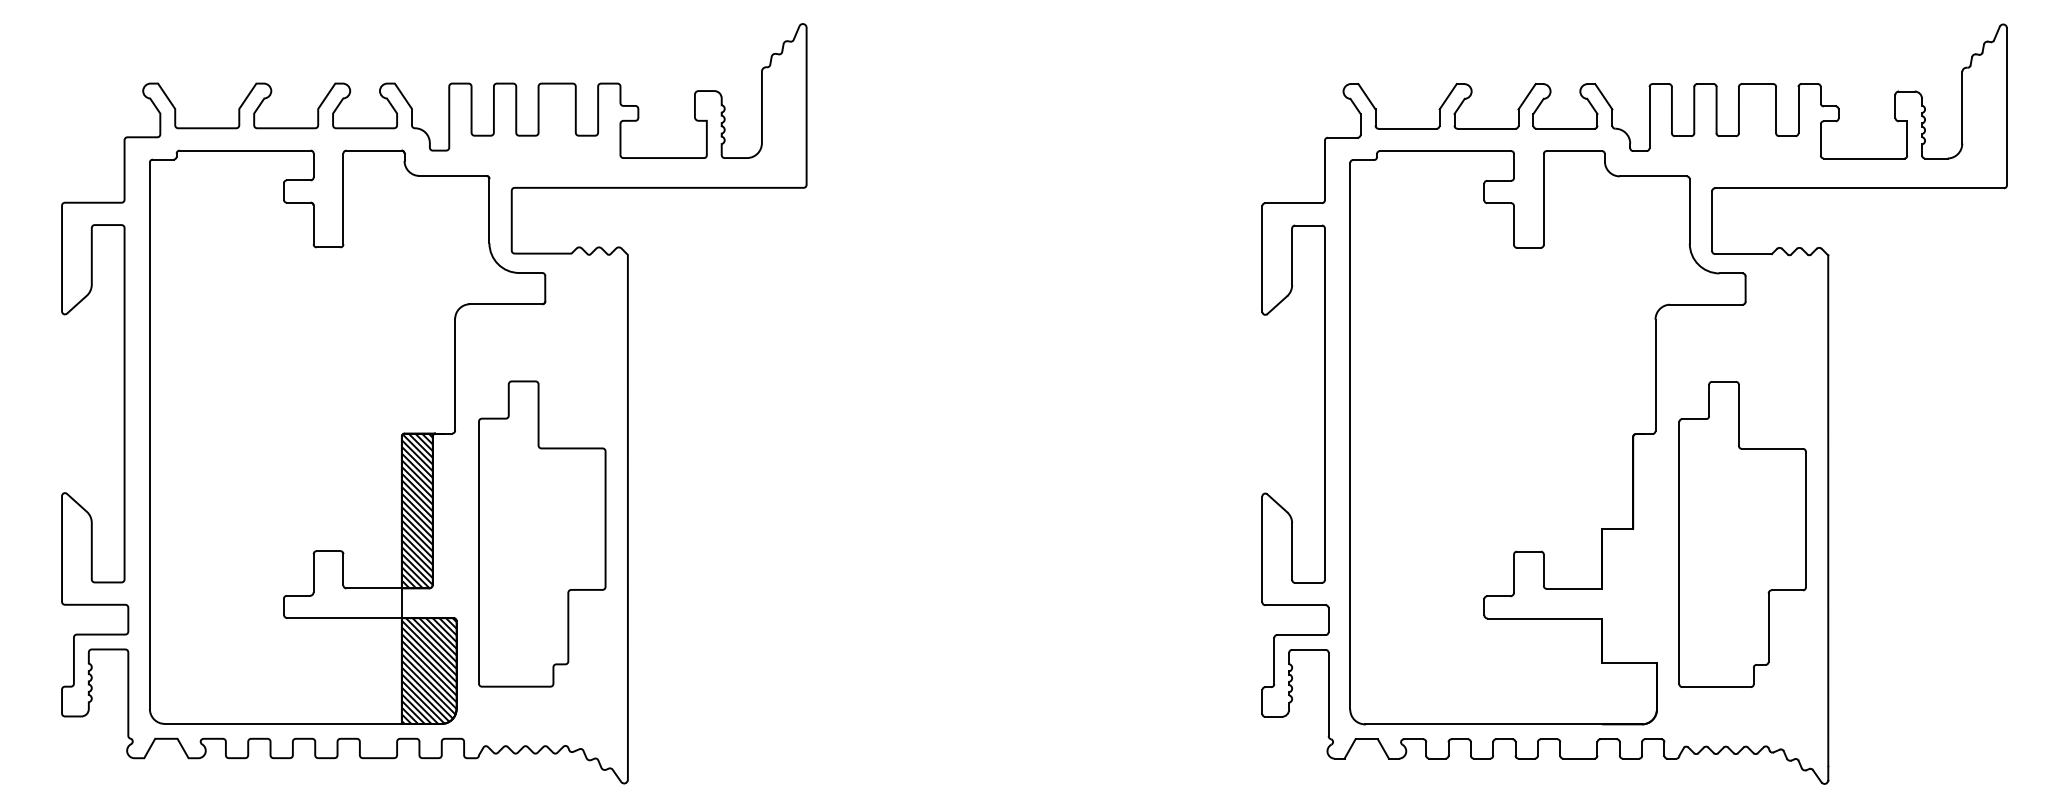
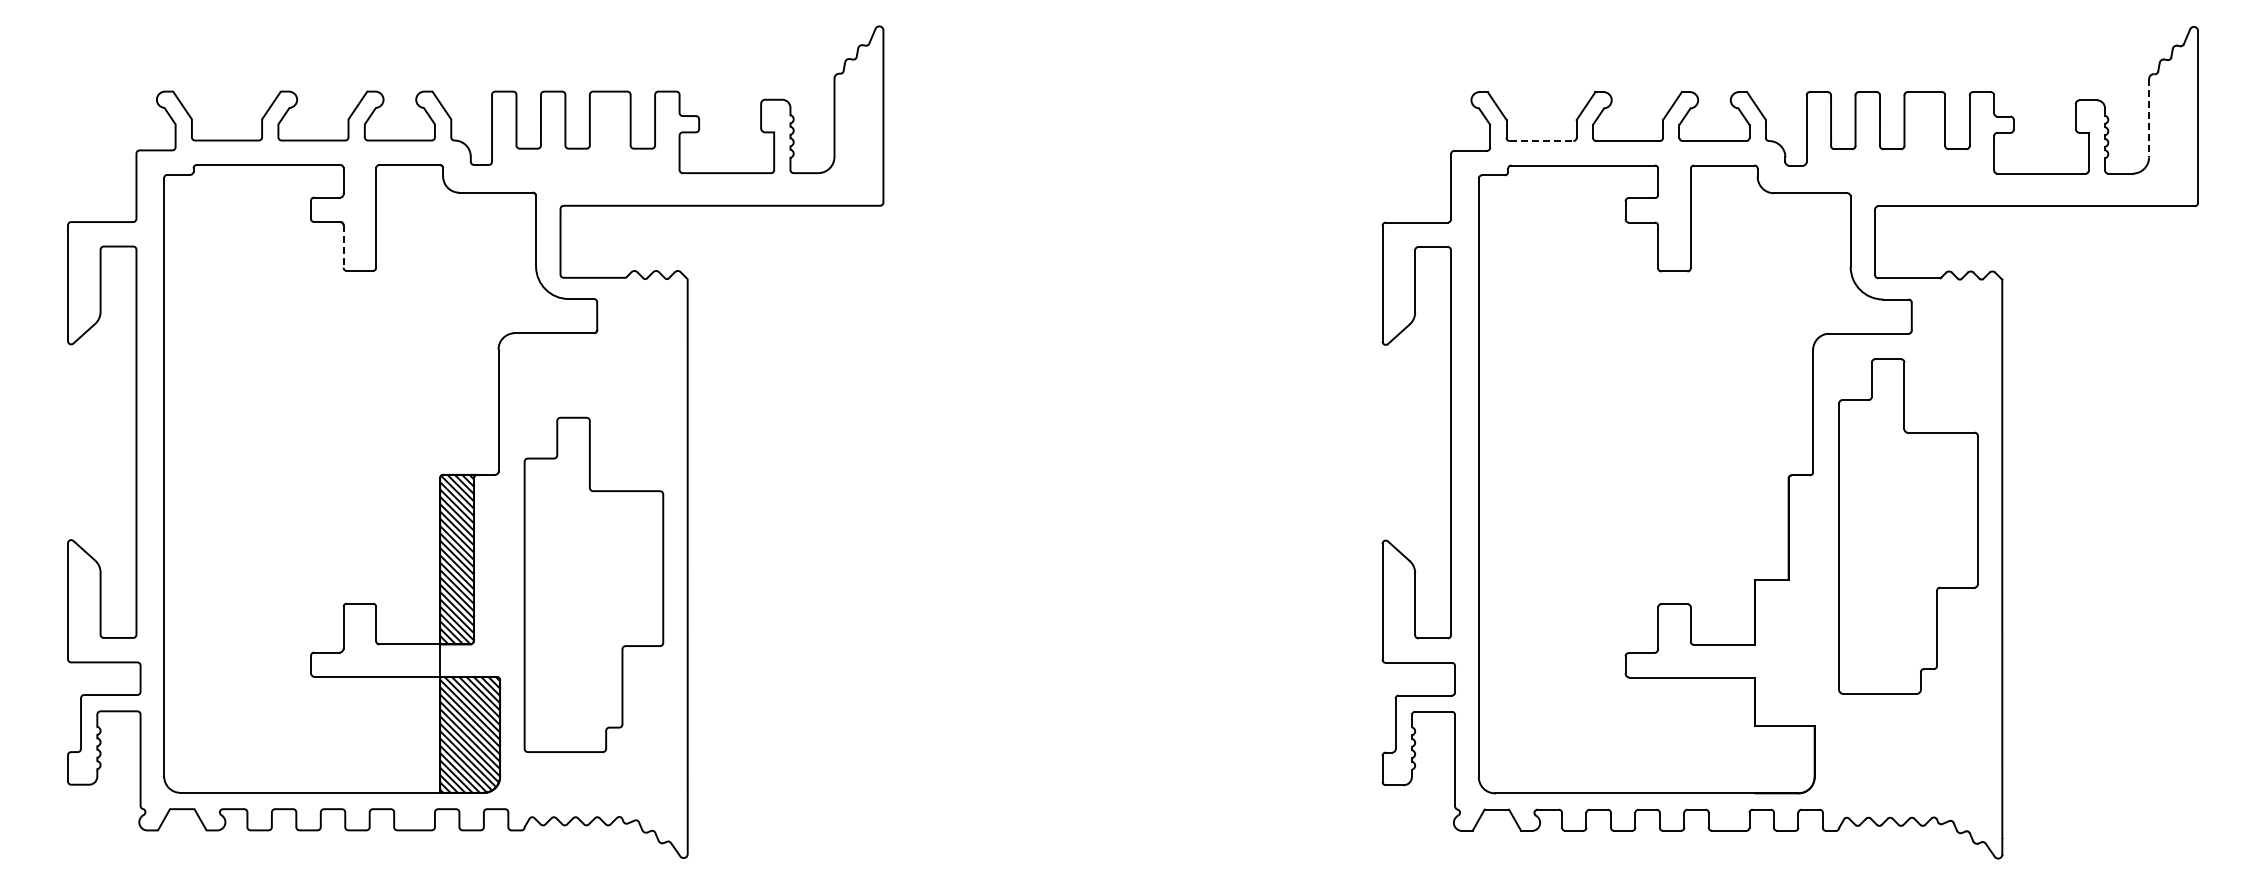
line: (1962, 108) -> (2149, 118), solid -> dashed
line: (1407, 129) -> (1541, 141), solid -> dashed
line: (313, 225) -> (343, 247), solid -> dashed
part: (1742, 534) -> (1908, 526), moved

